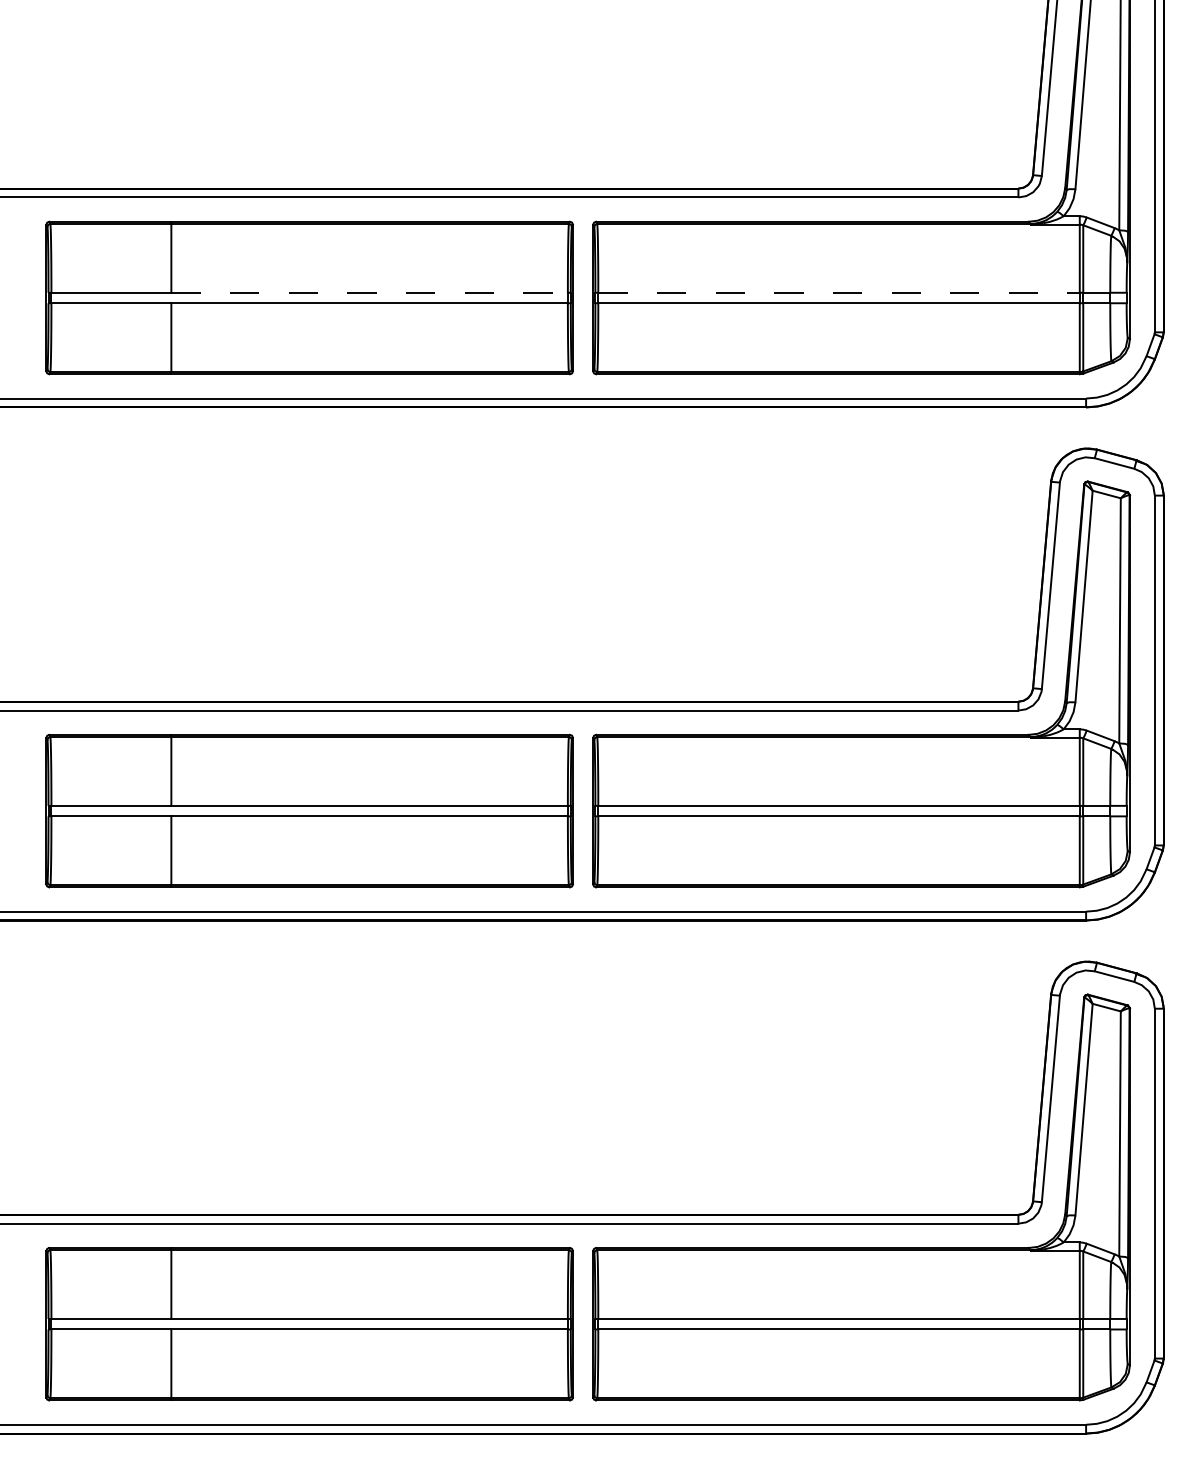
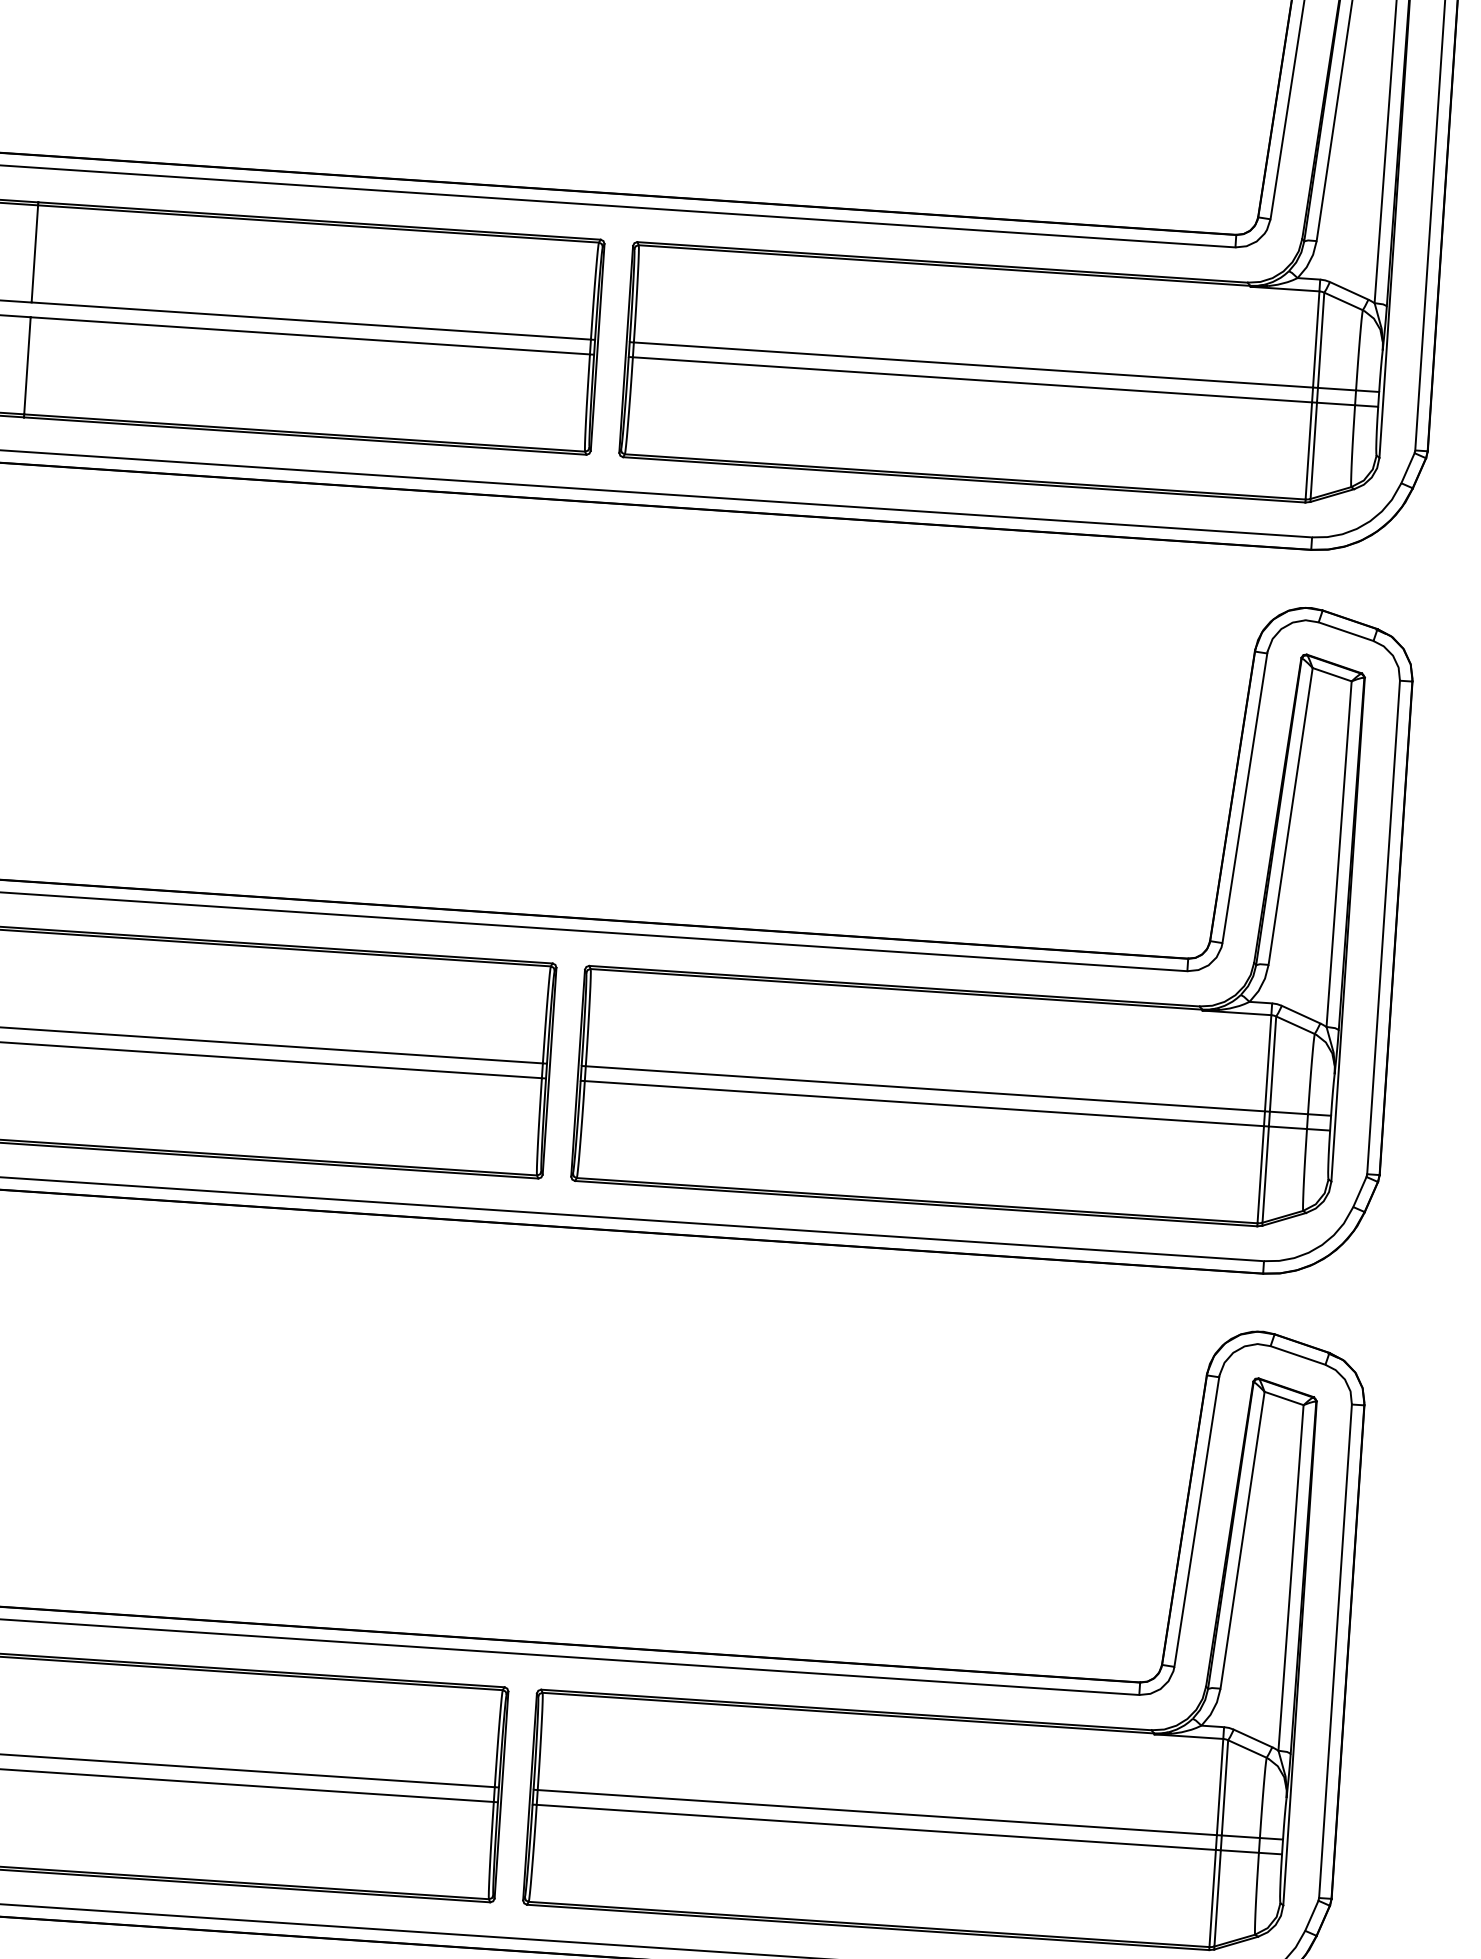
line: (370, 292) -> (312, 320), dashed -> solid
line: (839, 292) -> (974, 364), dashed -> solid

